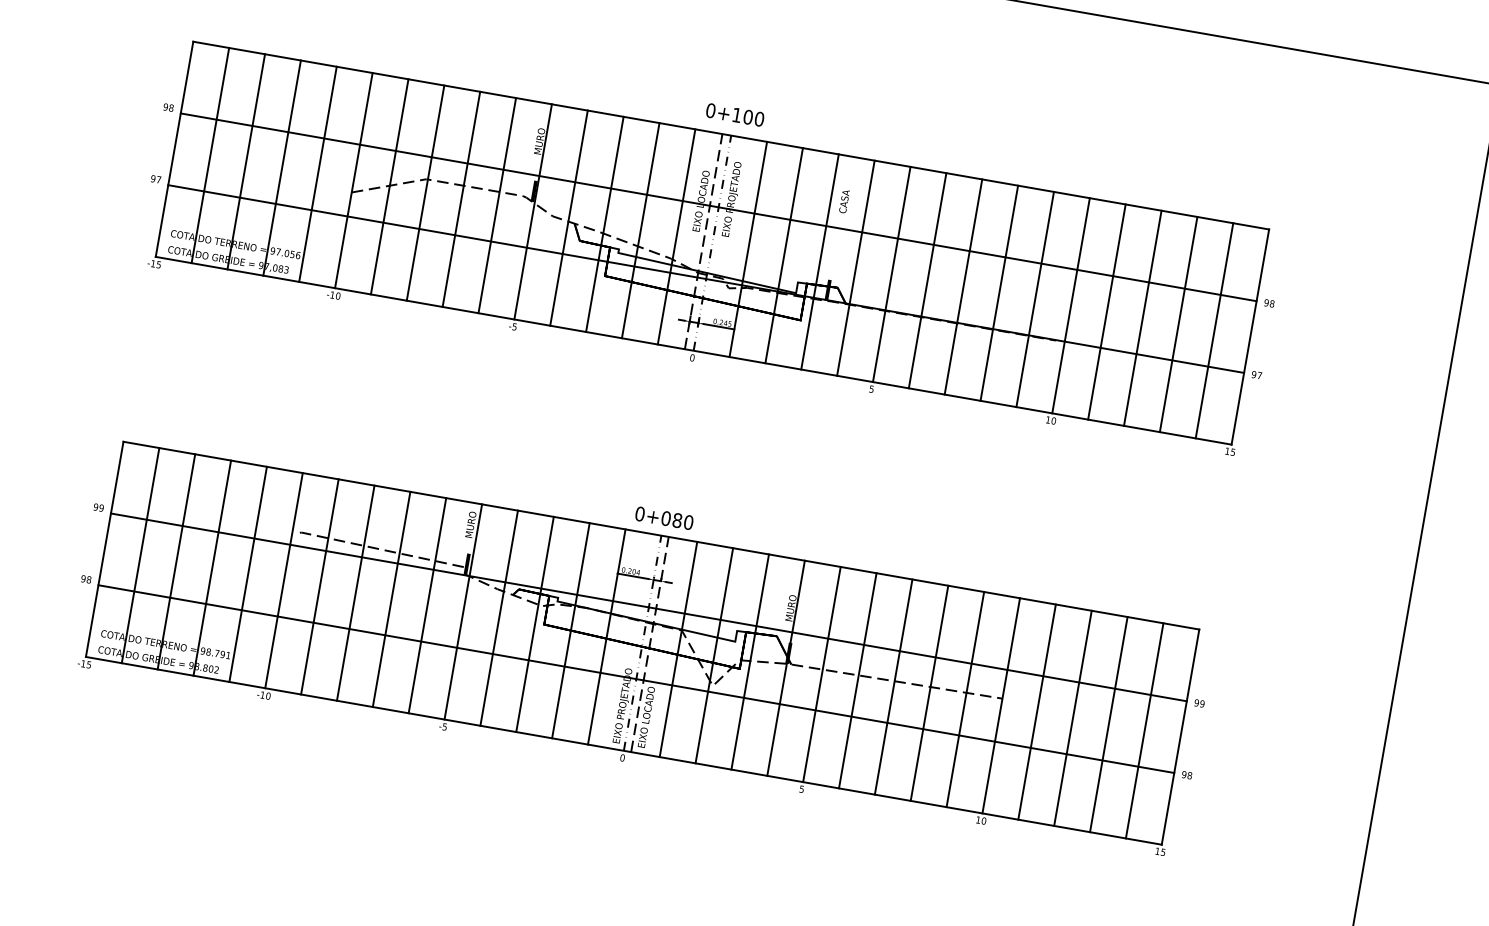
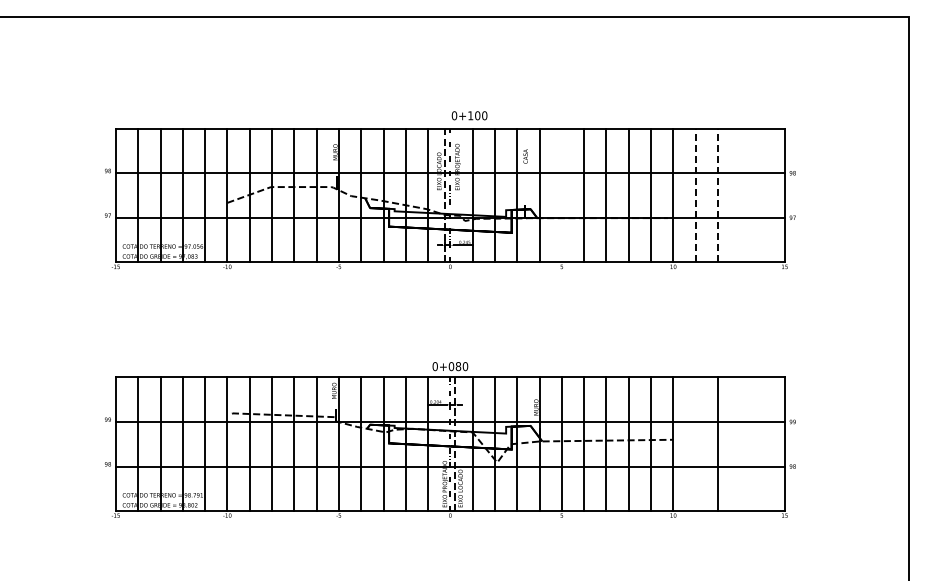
text: (735, 114) -> (469, 115), moved
line: (891, 274) -> (561, 195), removed
line: (1106, 311) -> (695, 195), solid -> dashed
line: (1142, 318) -> (717, 195), solid -> dashed
line: (1179, 324) -> (740, 195), removed
line: (1214, 330) -> (762, 195), removed
line: (1036, 712) -> (695, 444), removed
line: (1109, 725) -> (740, 444), removed
line: (1144, 731) -> (762, 444), removed

